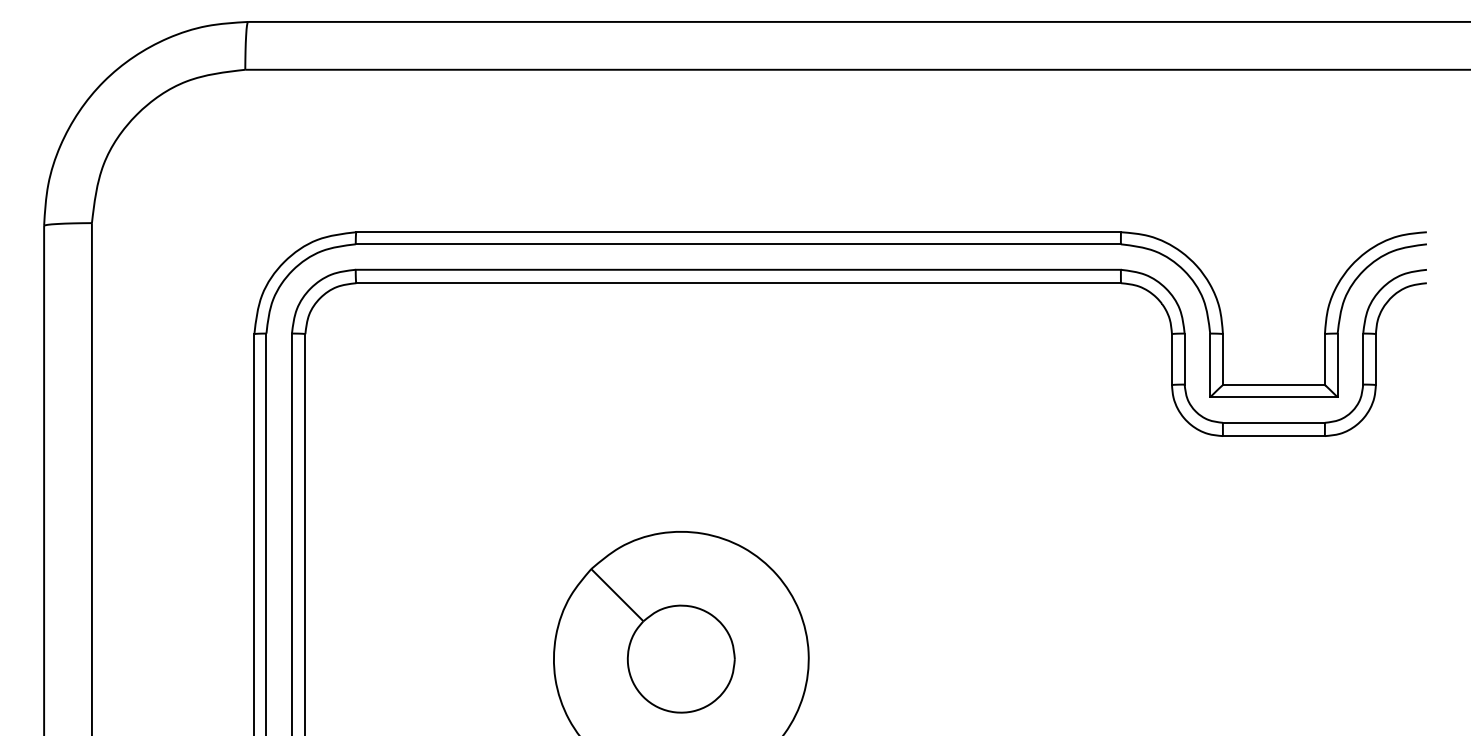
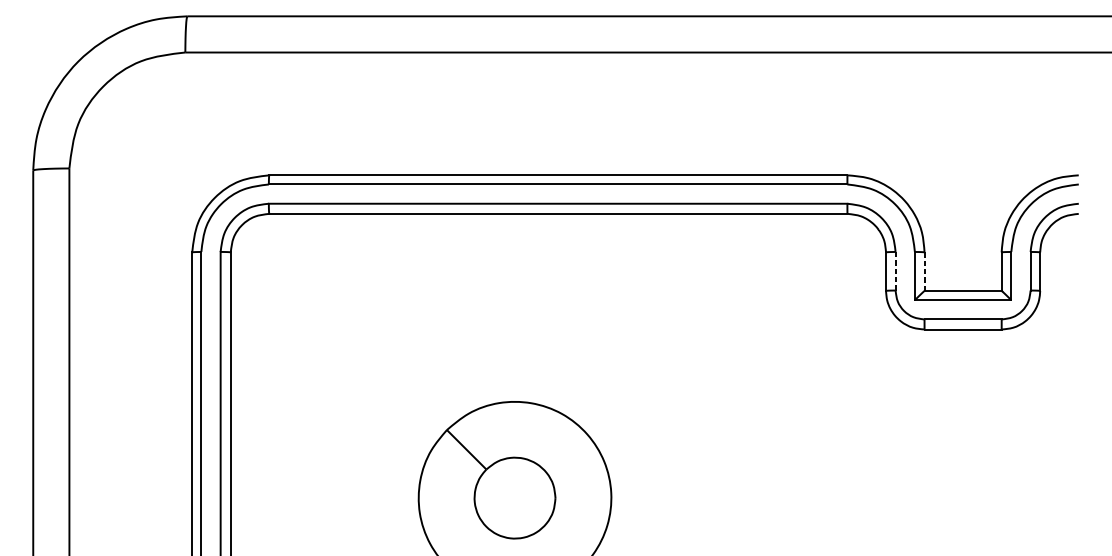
line: (1184, 359) -> (895, 271), solid -> dashed
line: (1222, 359) -> (924, 271), solid -> dashed

